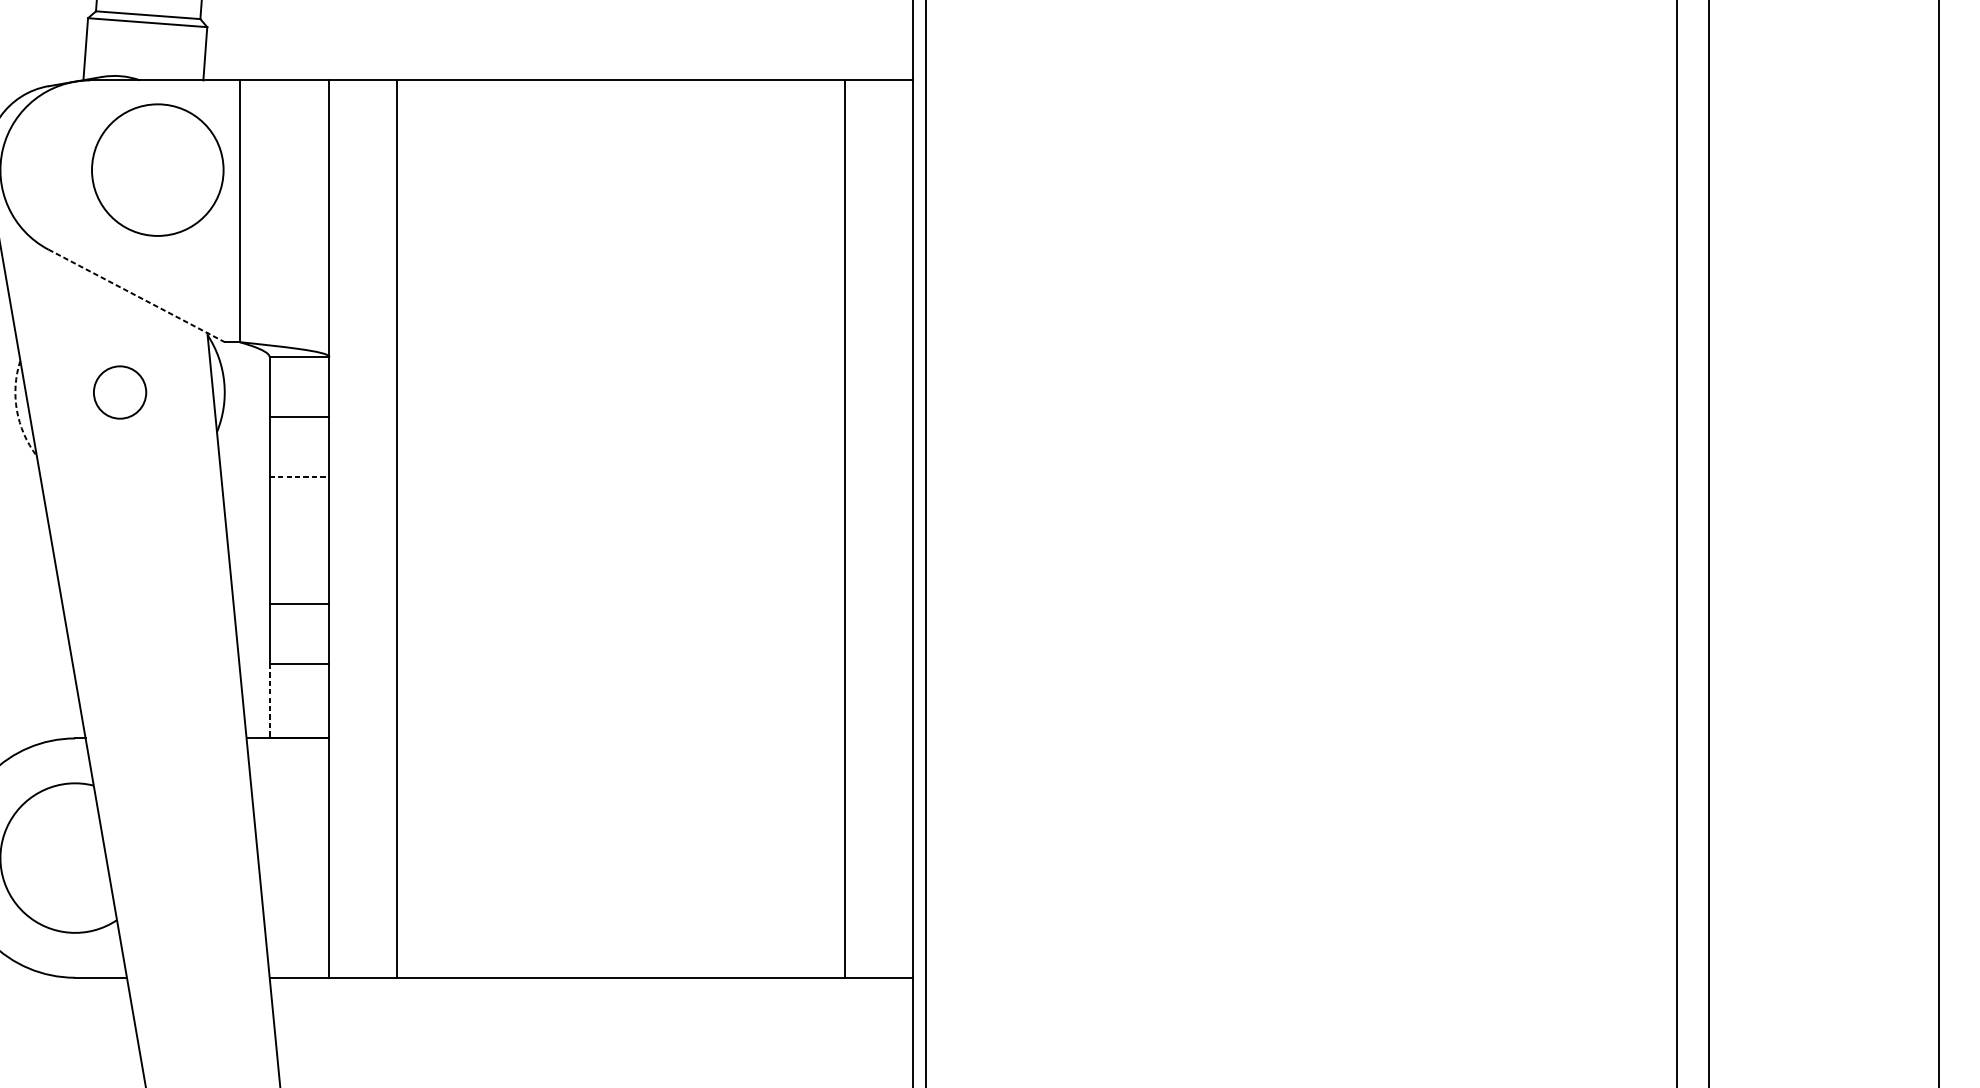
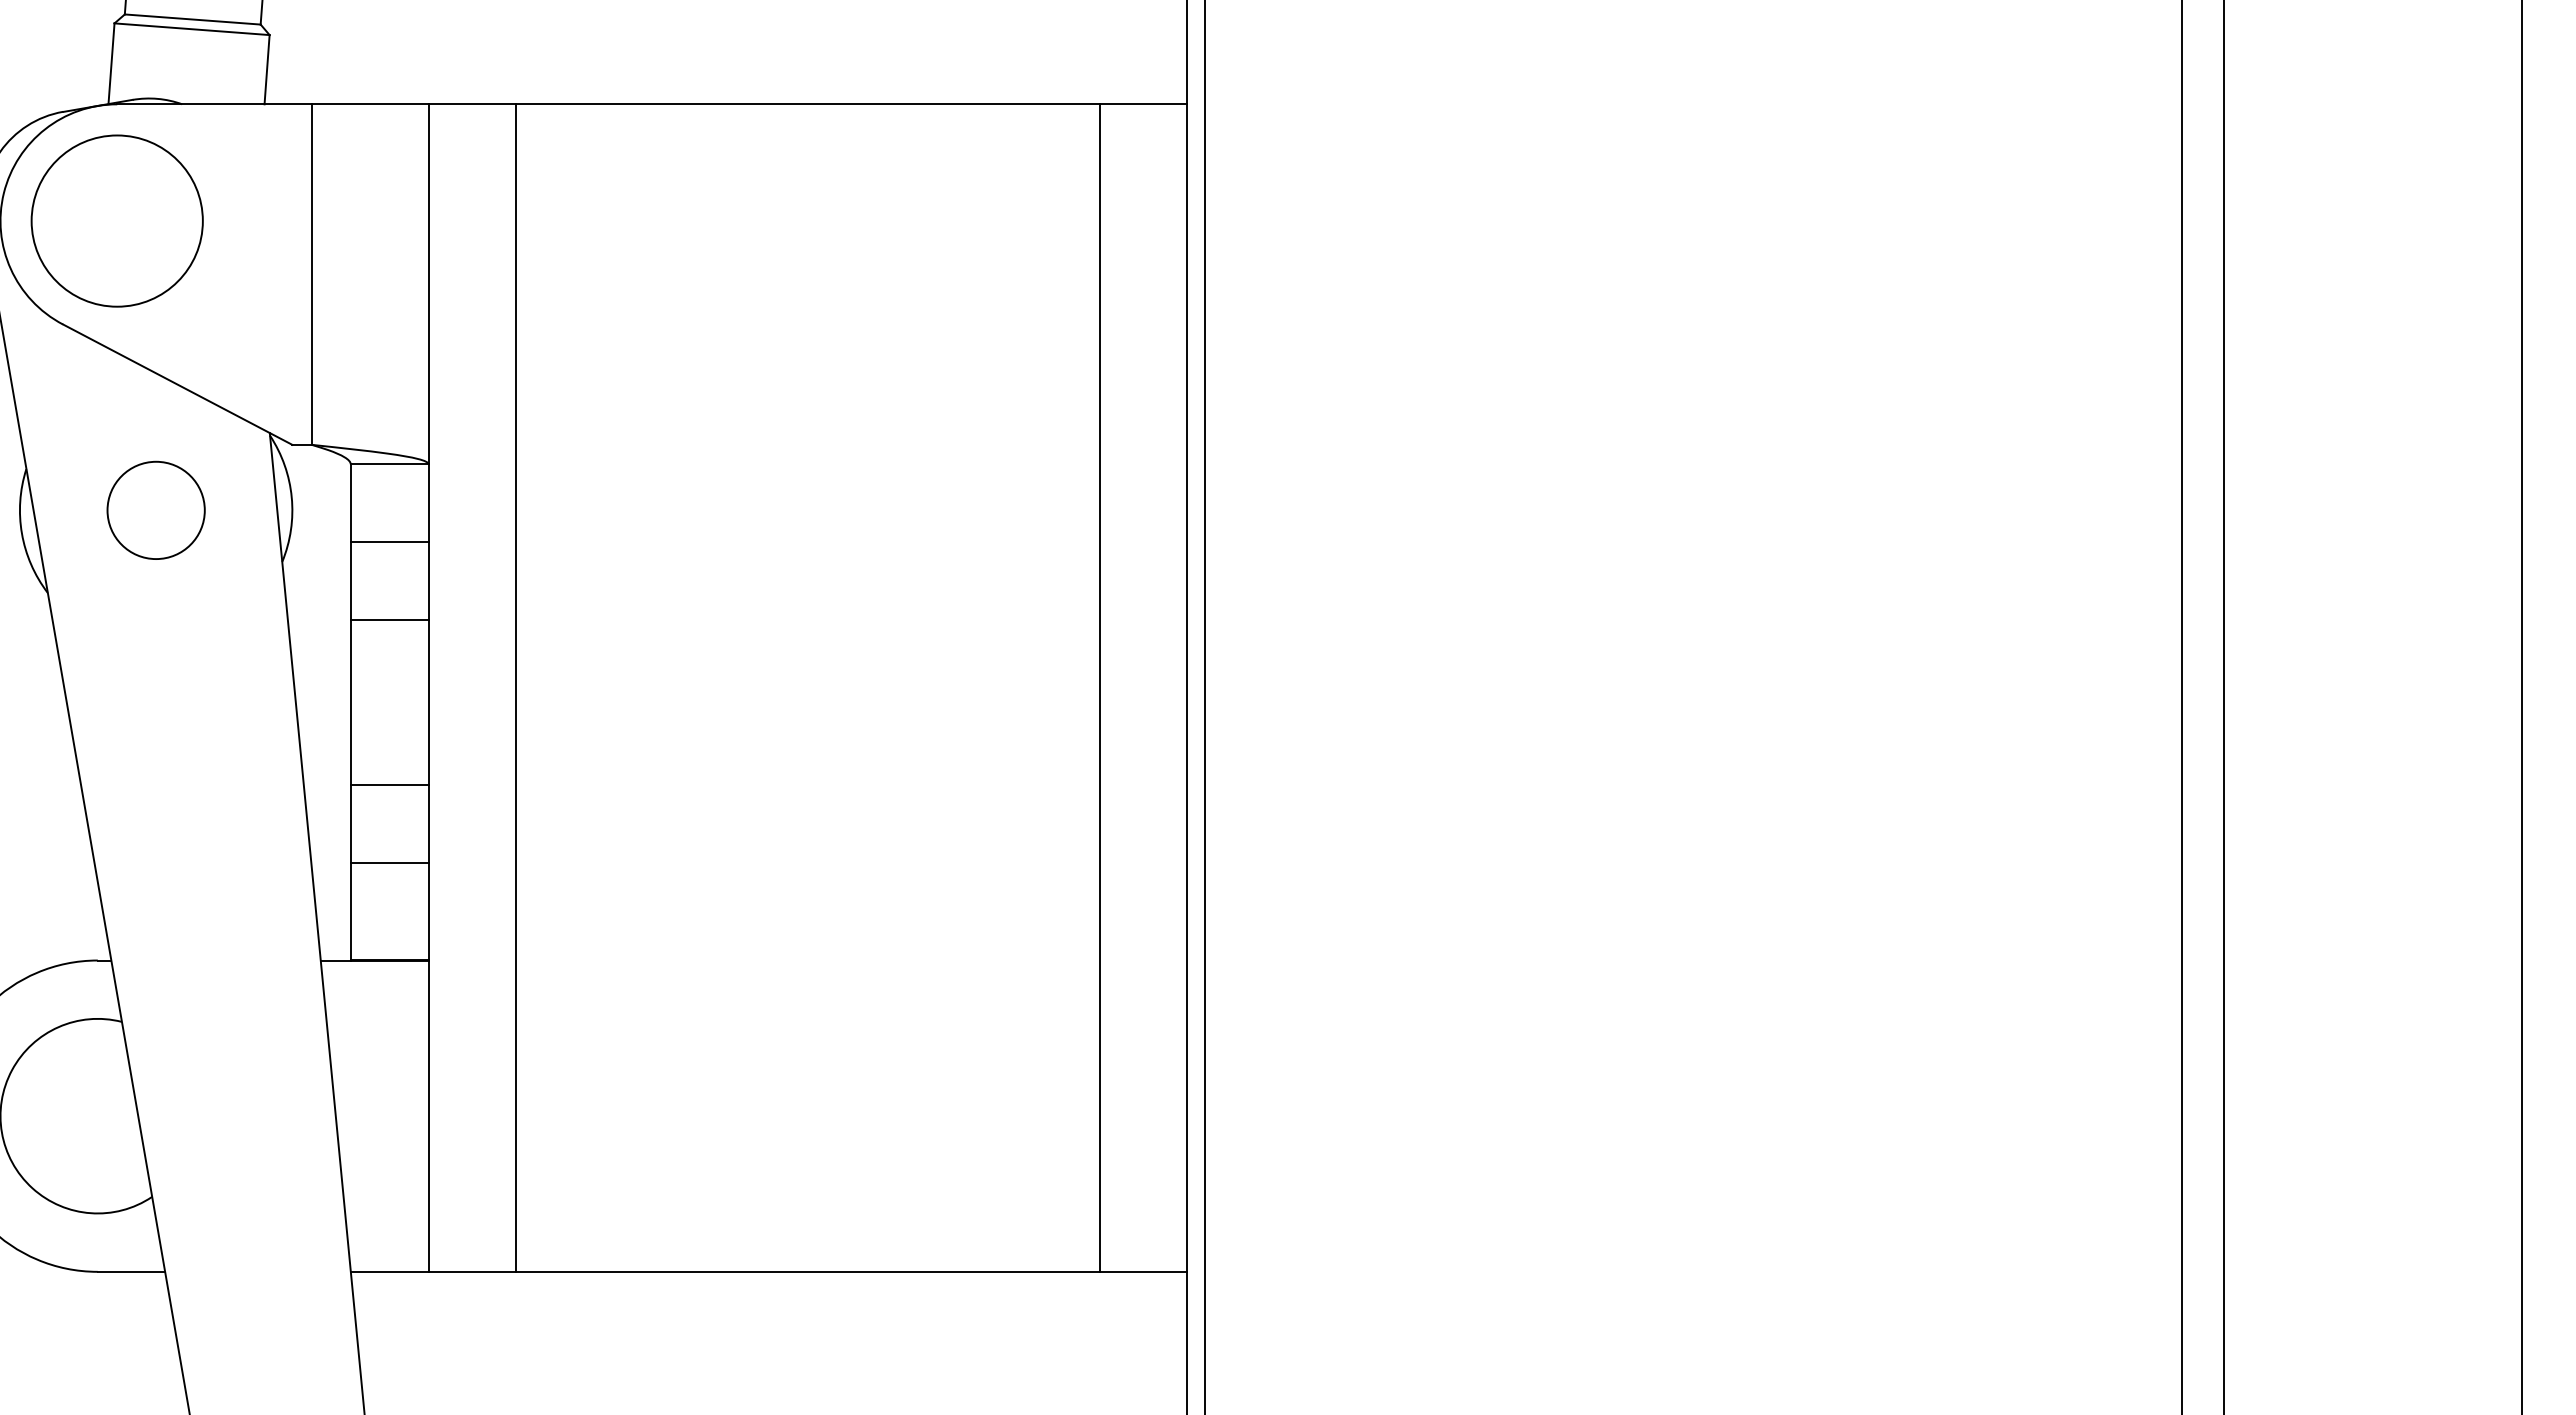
circle: (157, 169) -> (116, 220), moved
line: (136, 295) -> (177, 384), dashed -> solid
circle: (119, 392) -> (155, 510), size x1.43
arc: (16, 410) -> (21, 533), dashed -> solid
line: (299, 476) -> (389, 619), dashed -> solid
line: (269, 700) -> (350, 911), dashed -> solid

